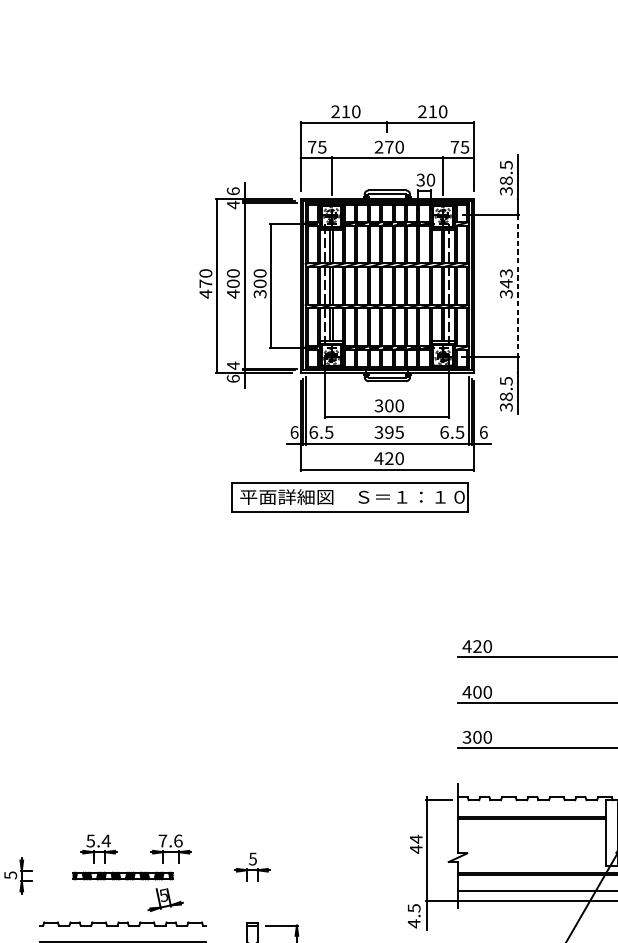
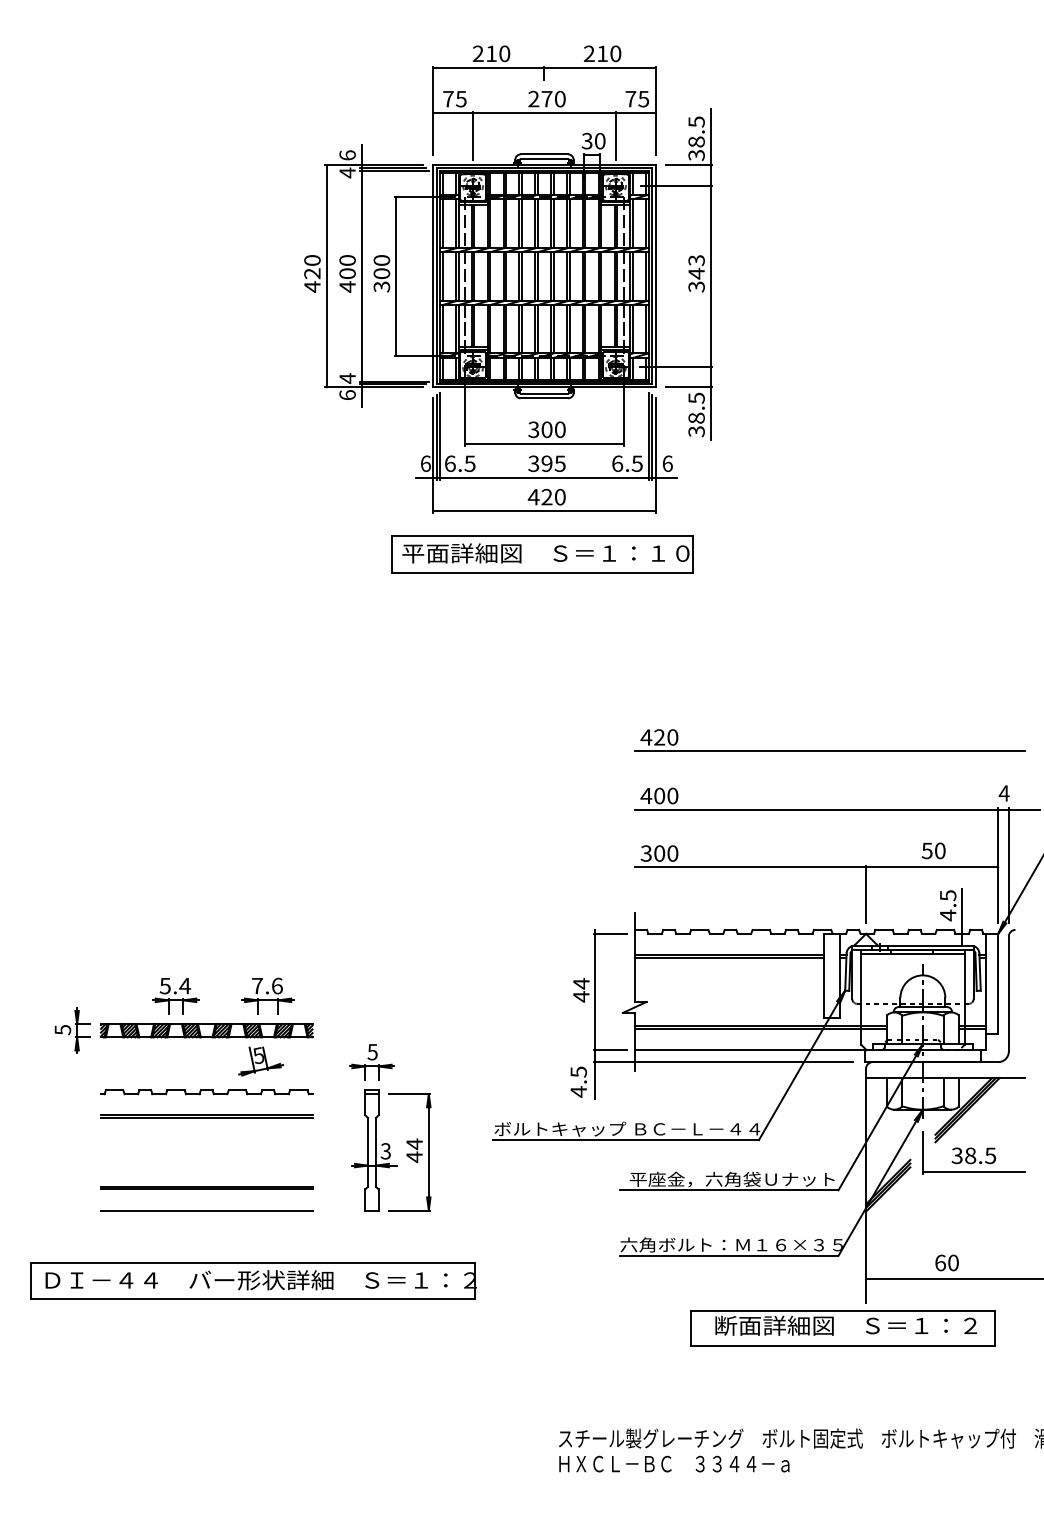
line: (500, 199) -> (689, 165), added
text: (205, 283) -> (312, 273), 470 -> 420
line: (517, 285) -> (710, 276), dashed -> solid
line: (500, 372) -> (689, 387), added
part: (349, 497) -> (542, 554), moved
part: (252, 867) -> (371, 1062), moved
part: (122, 875) -> (206, 1030), size x1.67
line: (438, 891) -> (609, 1050), added

